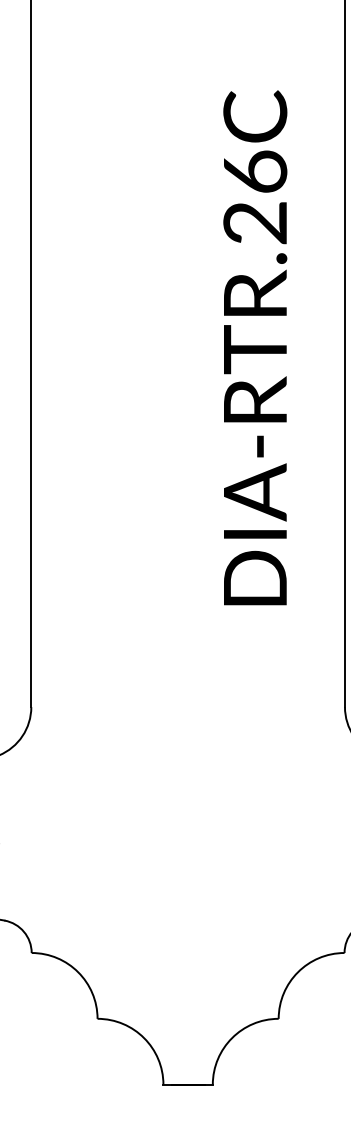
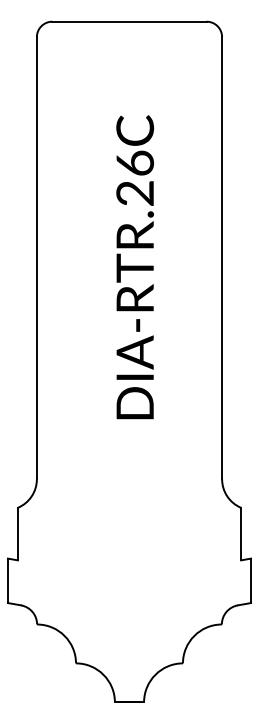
text: (254, 348) -> (134, 267), moved

